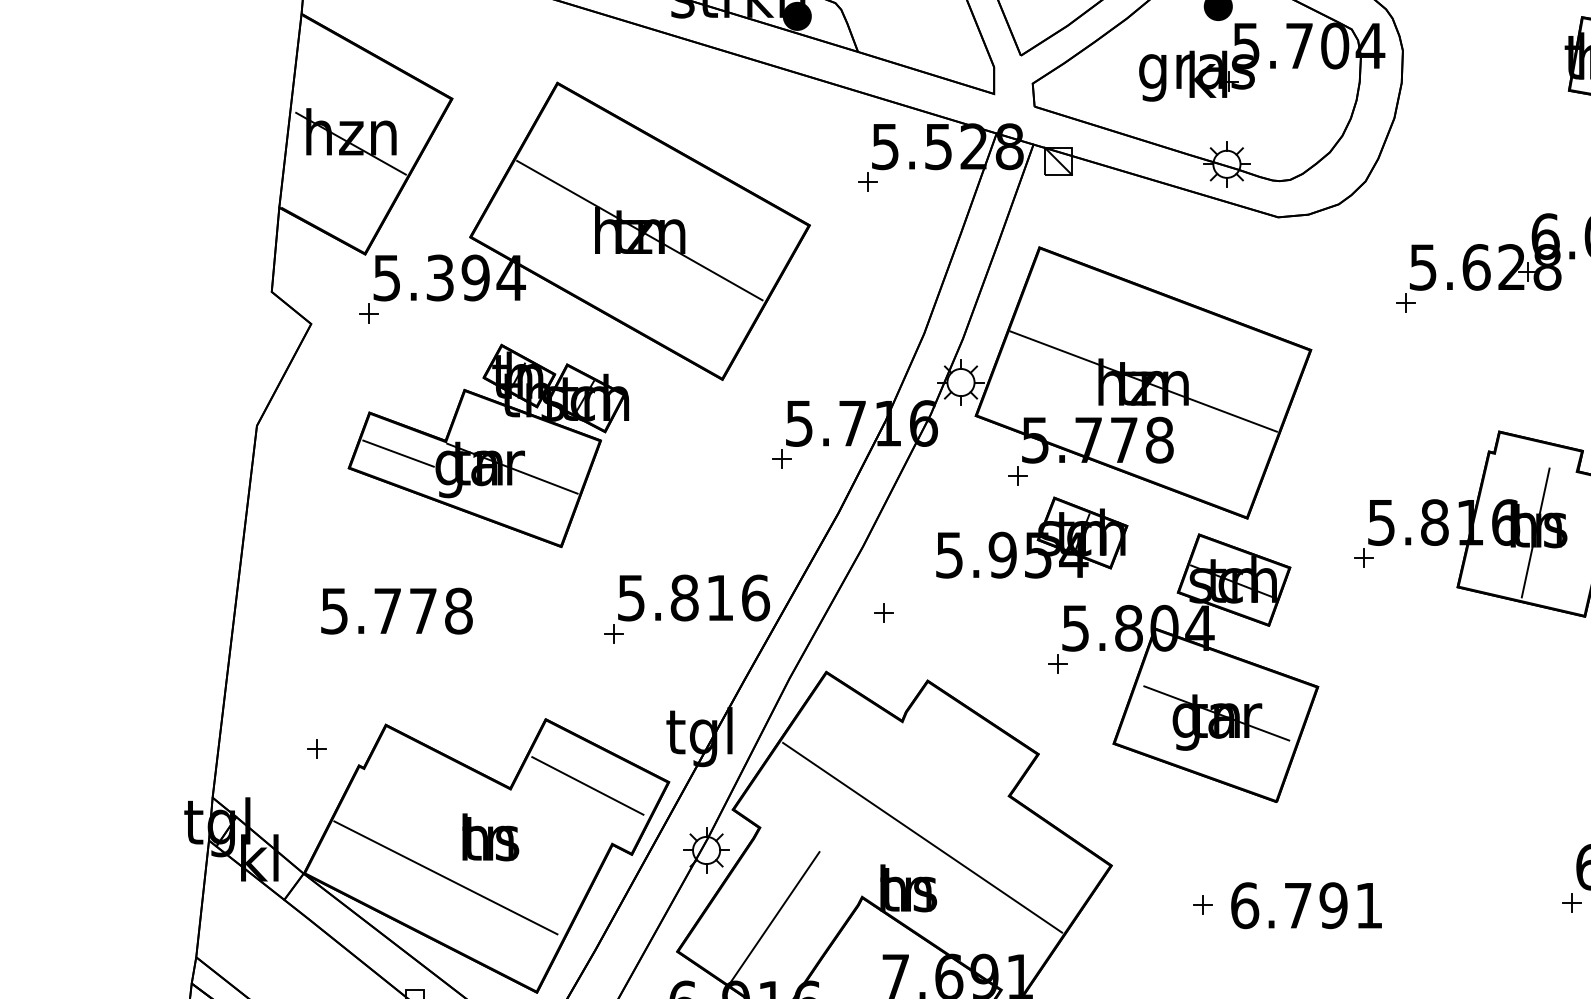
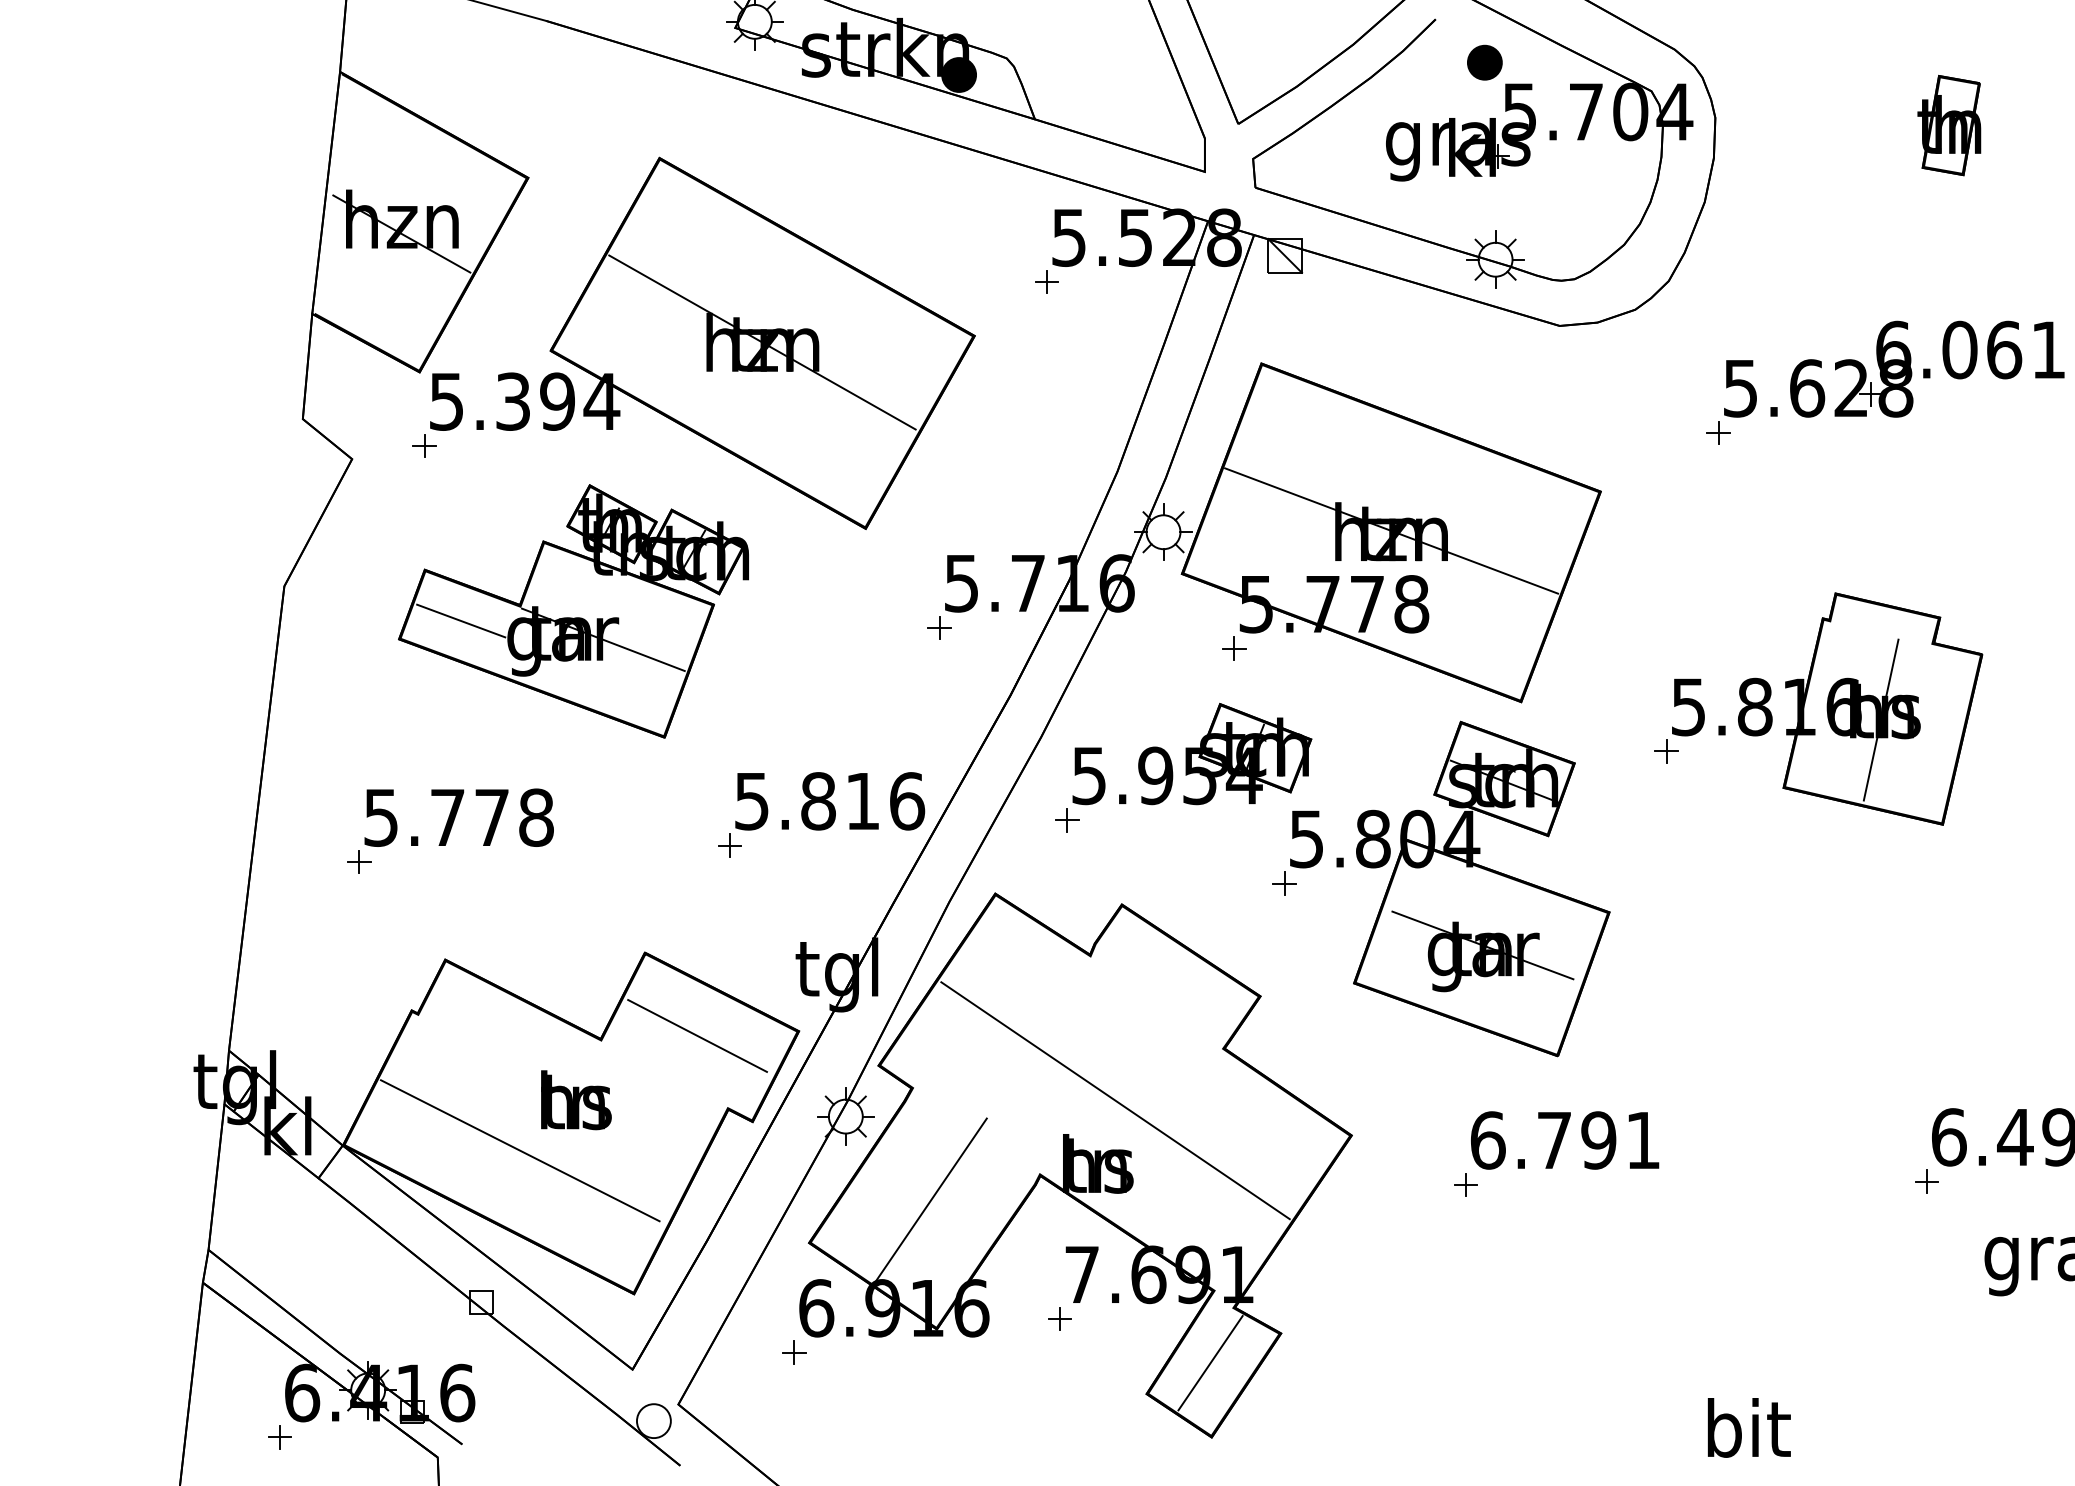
part: (1032, 537) -> (1192, 753), moved
part: (317, 748) -> (359, 861), moved
text: (1306, 905) -> (1565, 1140), moved

